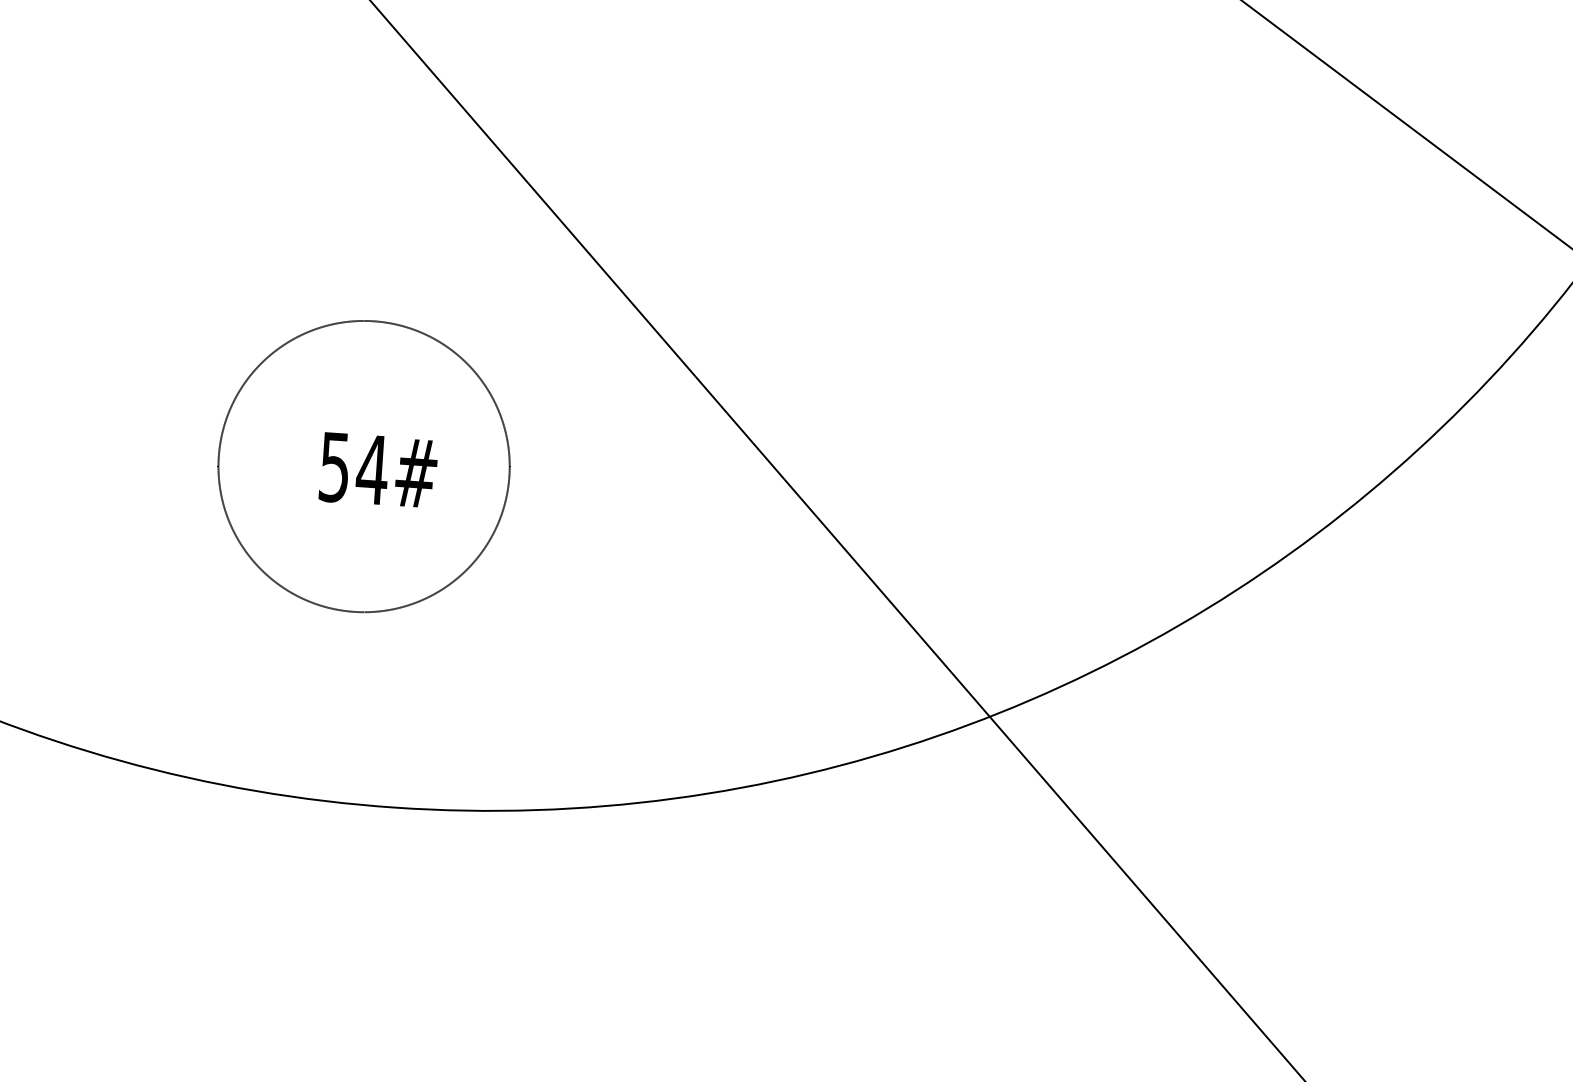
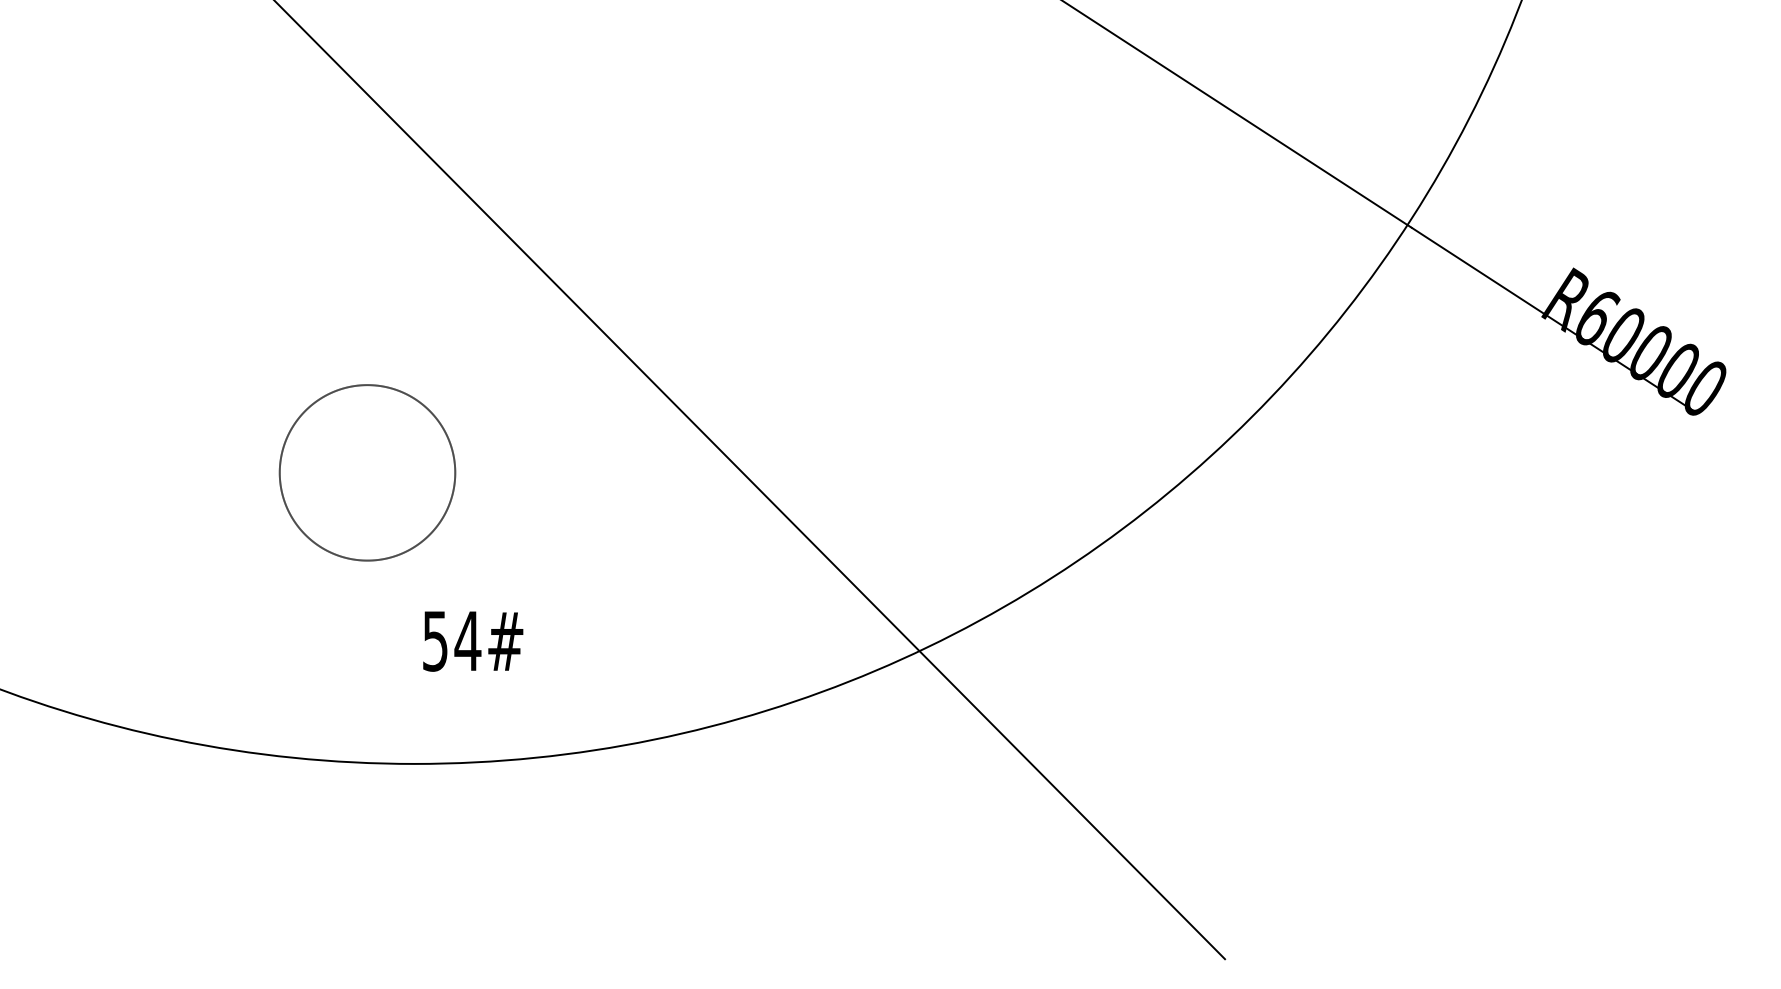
circle: (364, 466) -> (367, 472), size x0.7
text: (378, 470) -> (473, 641), moved

